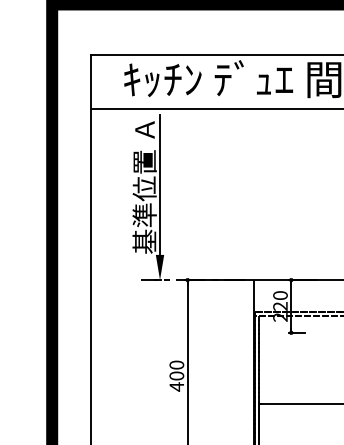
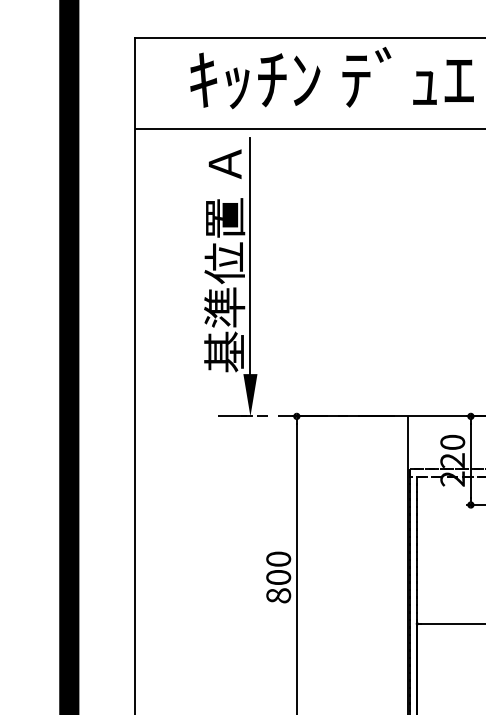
text: (176, 386) -> (278, 595), 400 -> 800

